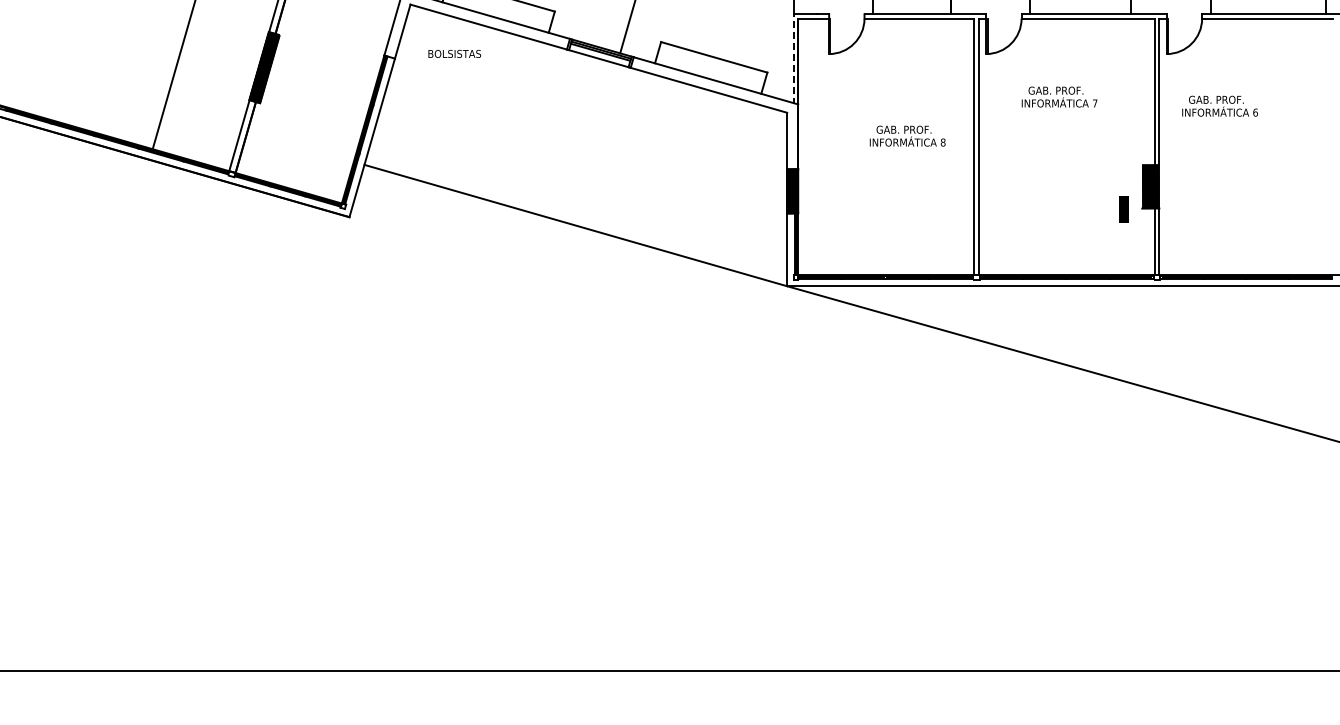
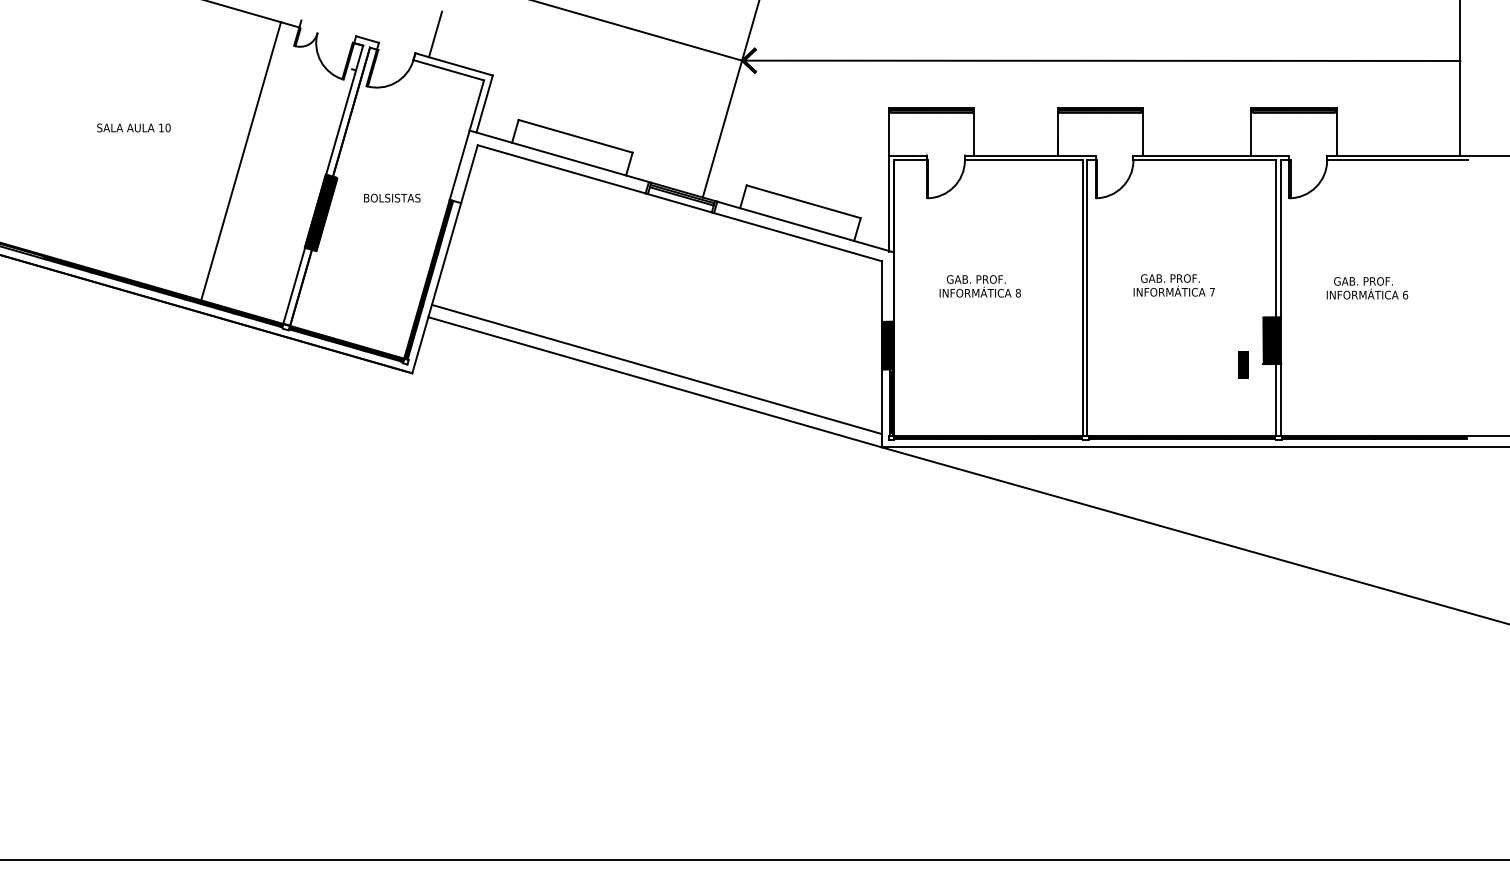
text: (454, 53) -> (392, 197), moved
line: (794, 58) -> (889, 203), dashed -> solid
text: (1058, 97) -> (1173, 285), moved
text: (1220, 106) -> (1367, 288), moved
text: (906, 136) -> (979, 286), moved
line: (577, 213) -> (656, 369), added

